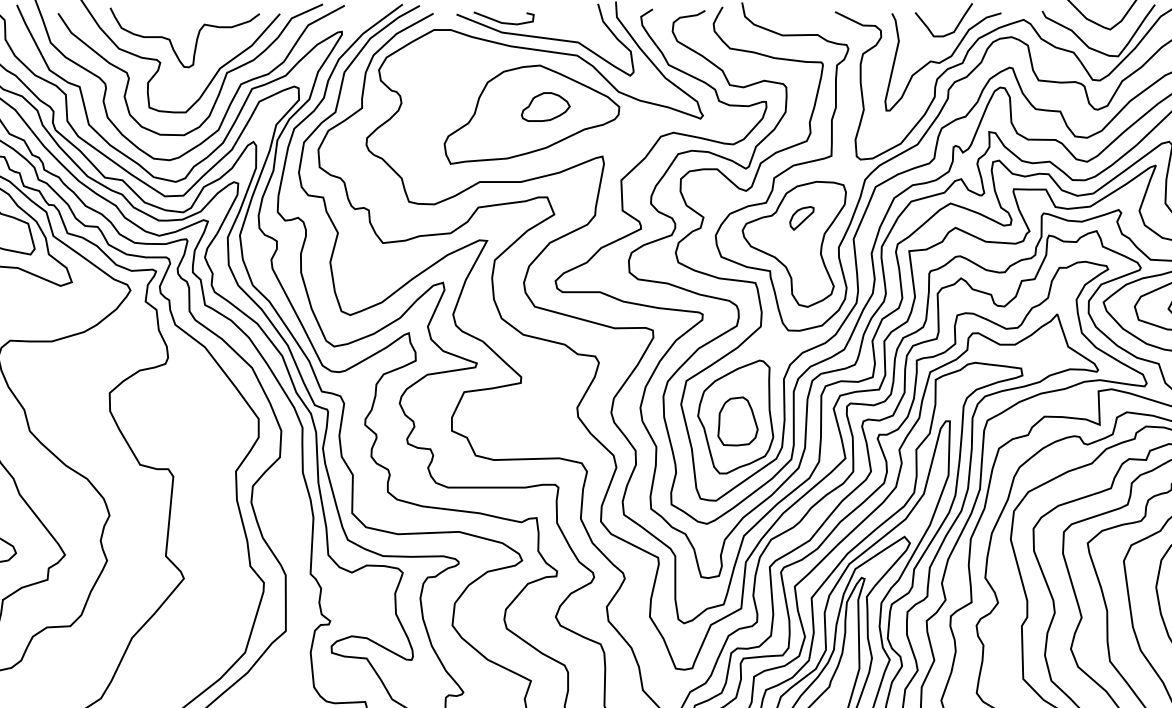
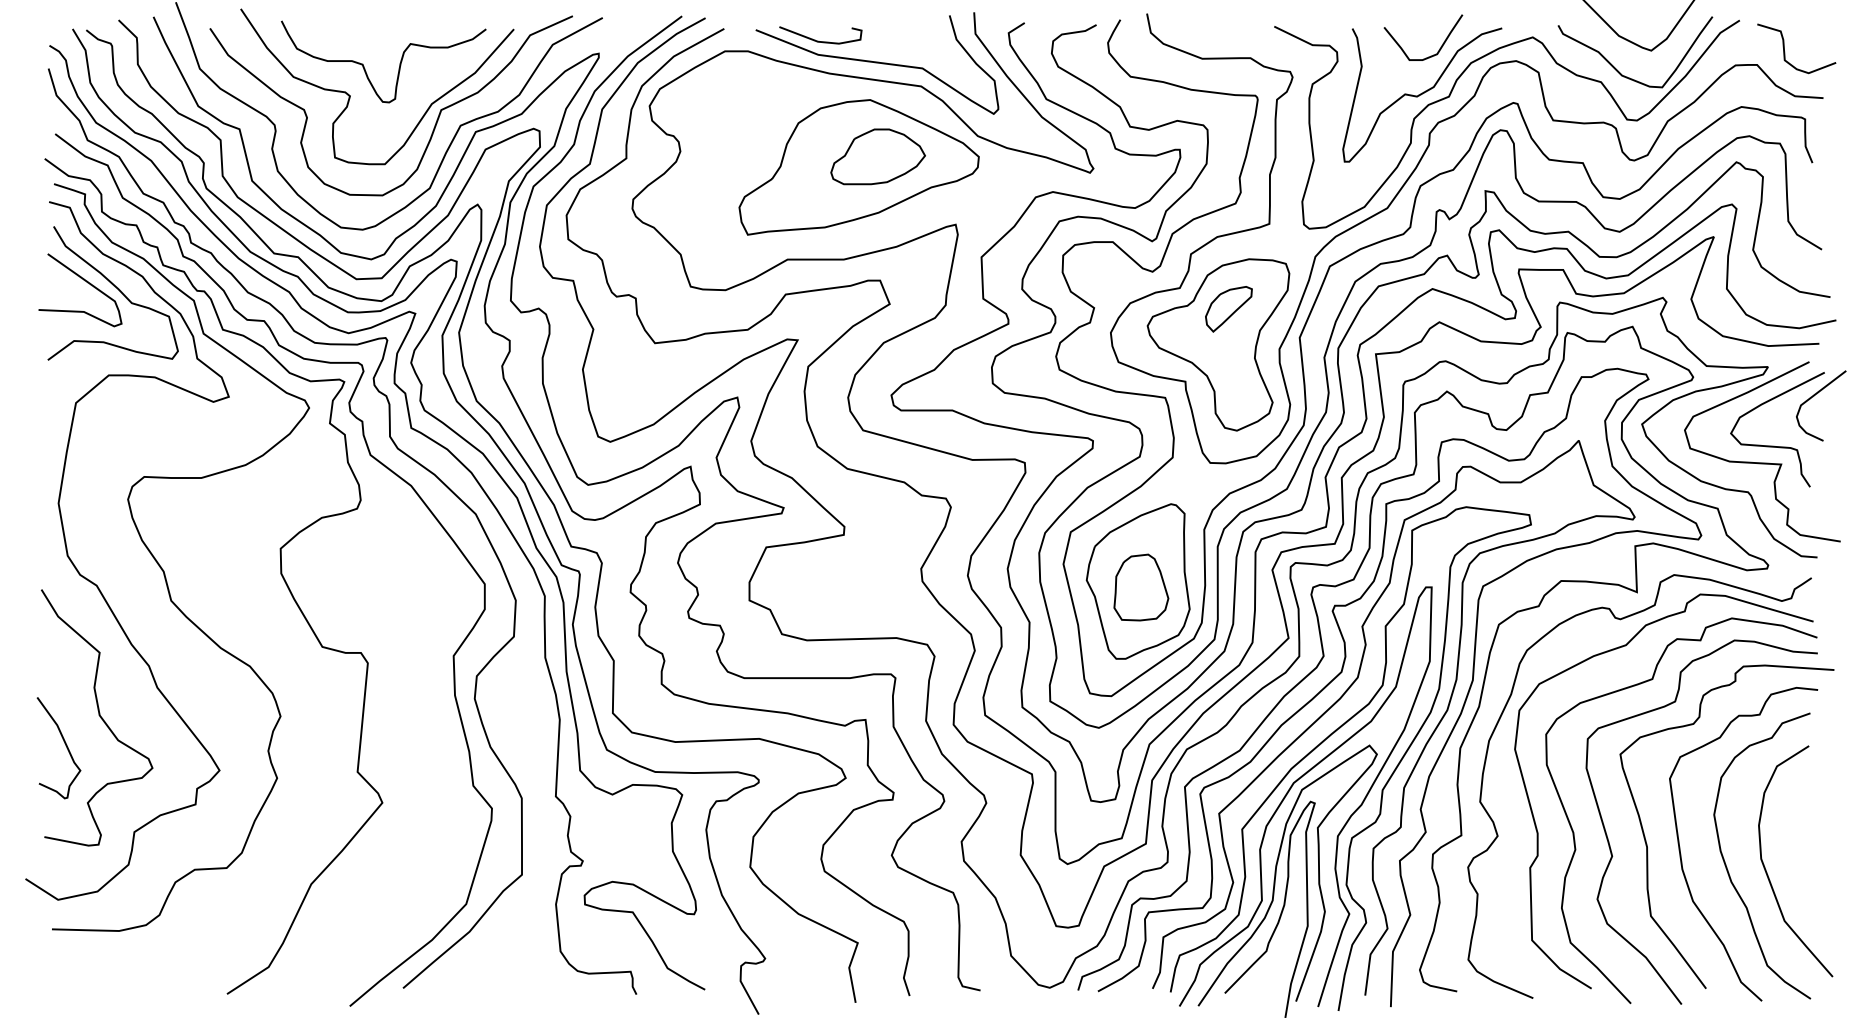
part: (545, 106) -> (877, 156), size x1.43
part: (801, 218) -> (1228, 309), size x1.43

